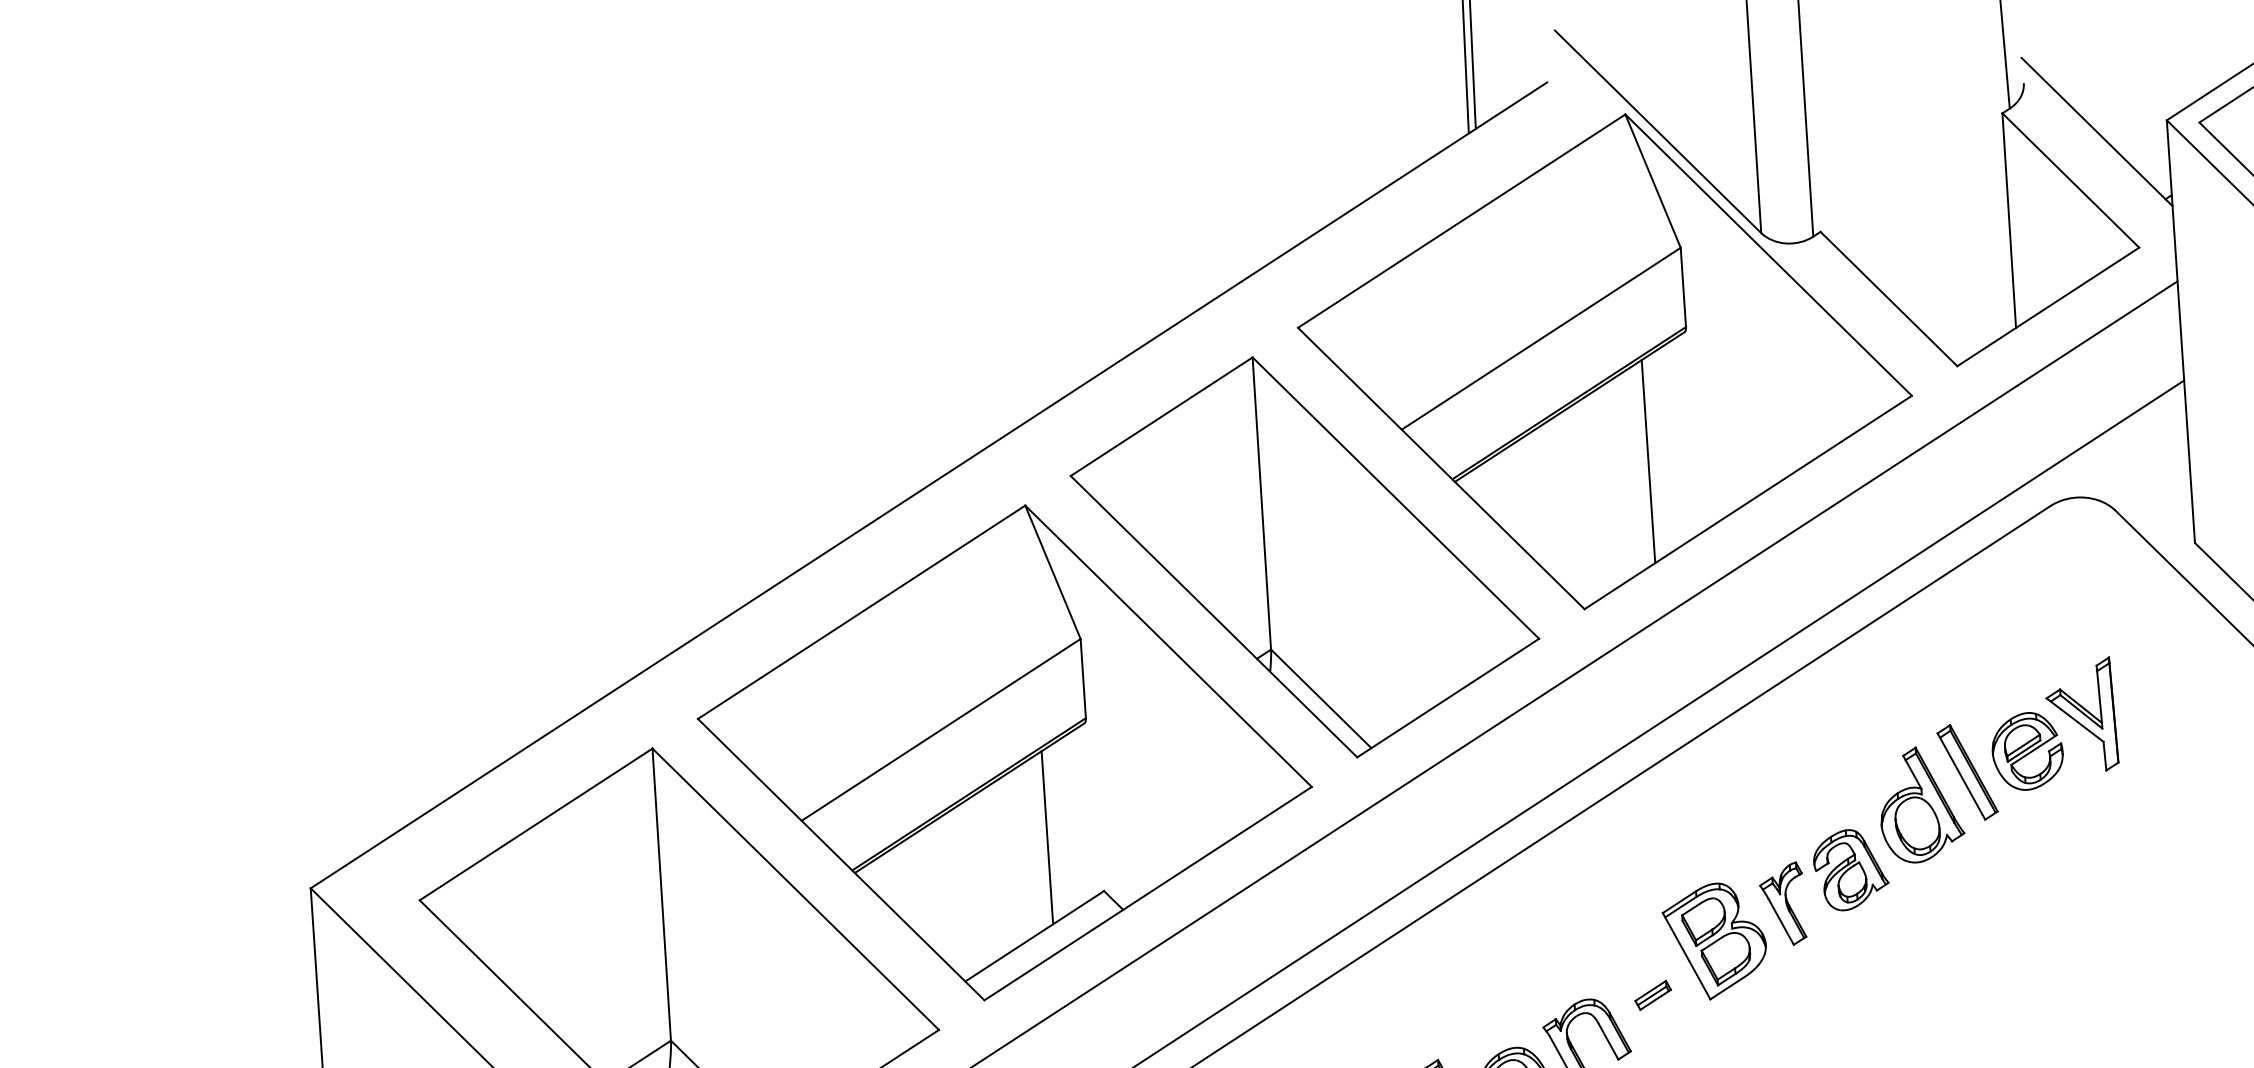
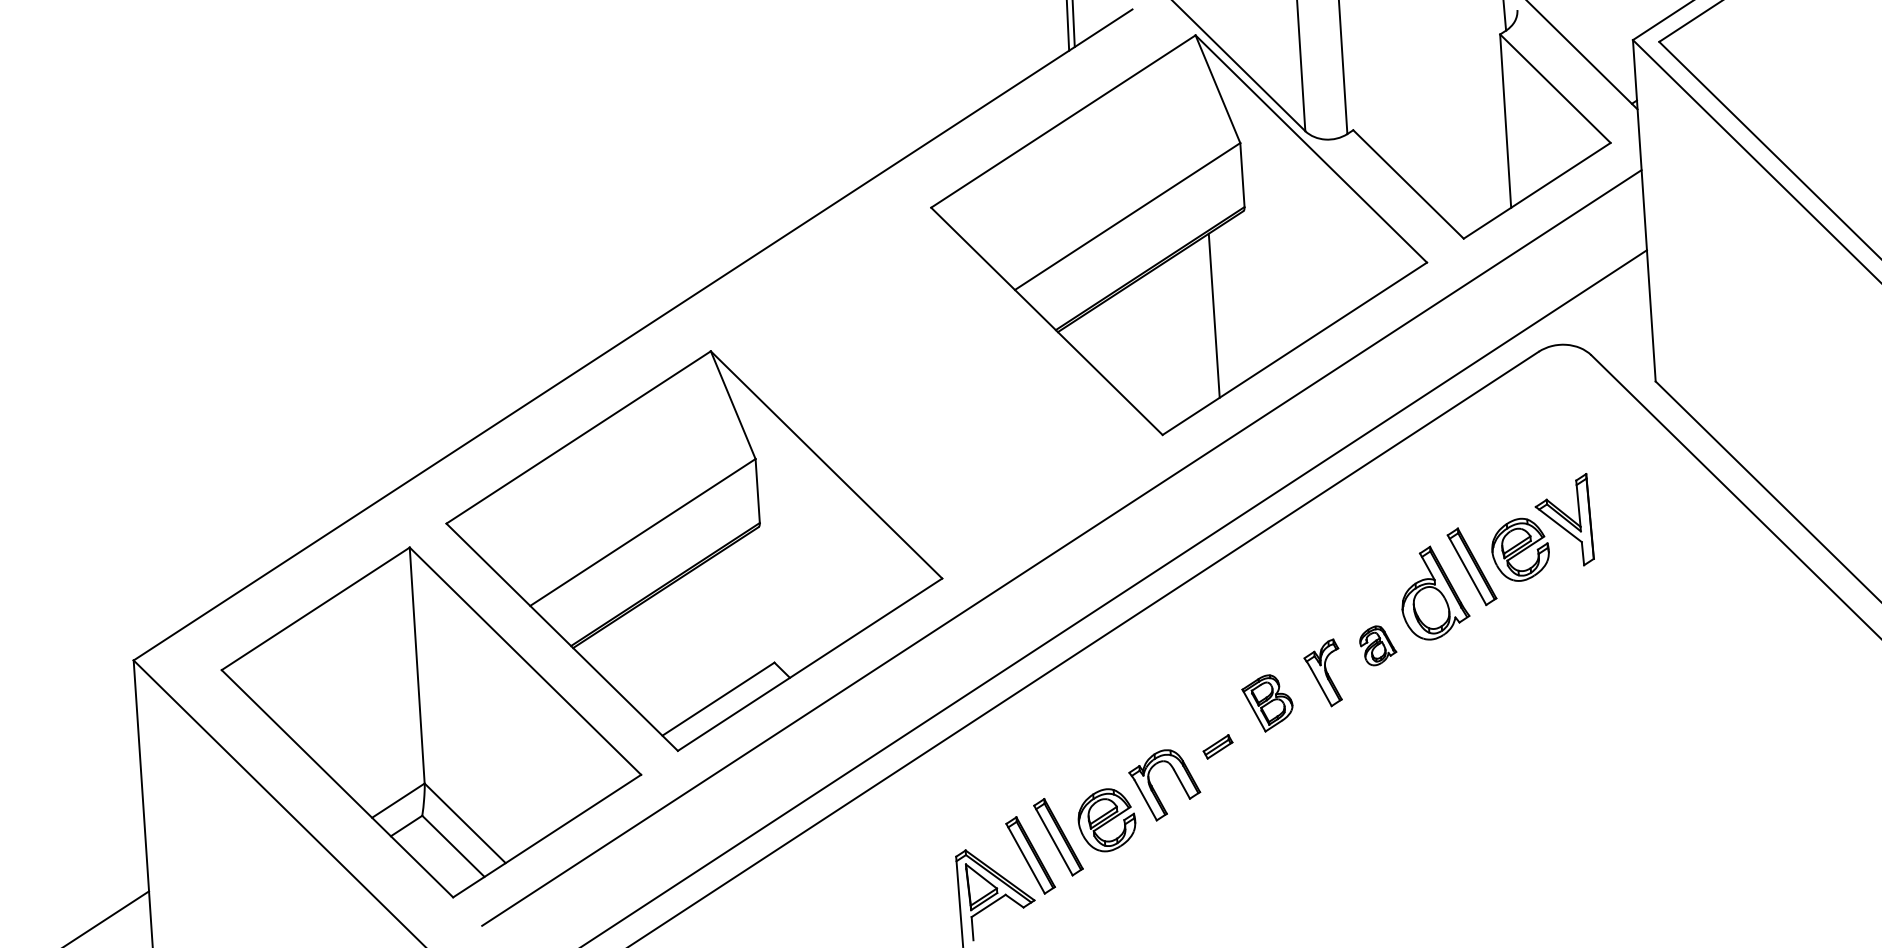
part: (1304, 556) -> (936, 392), removed
line: (1047, 837) -> (728, 619), removed
part: (1851, 869) -> (1378, 645), size x0.6
part: (1714, 941) -> (1267, 703), size x0.6

